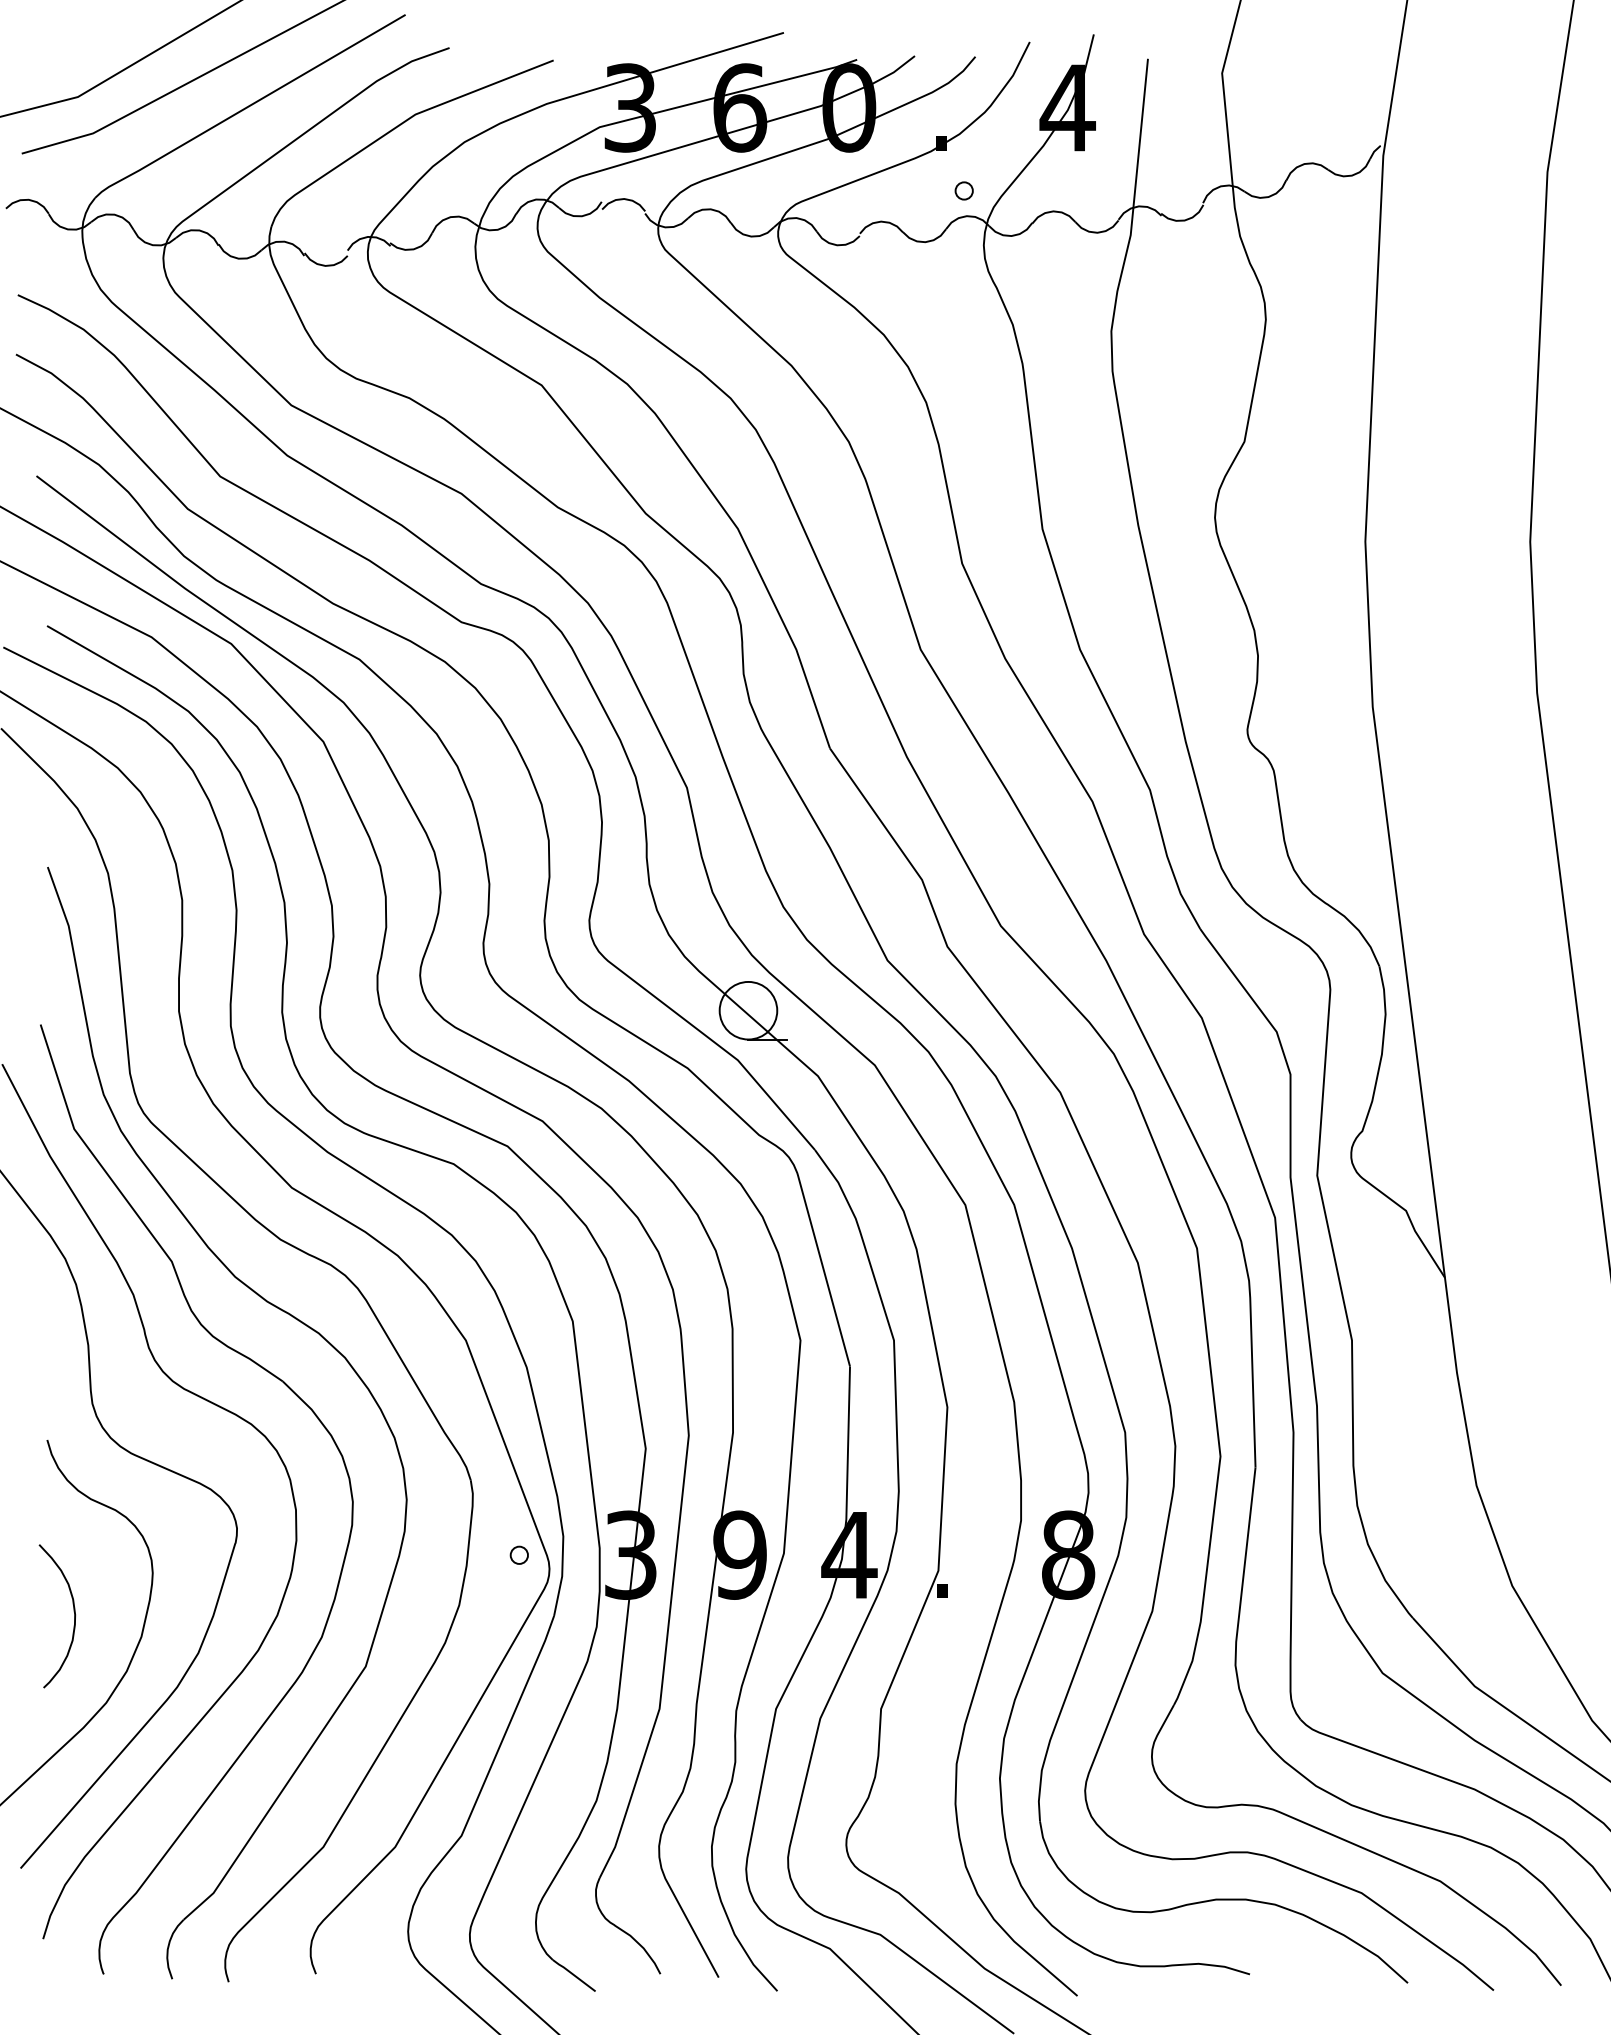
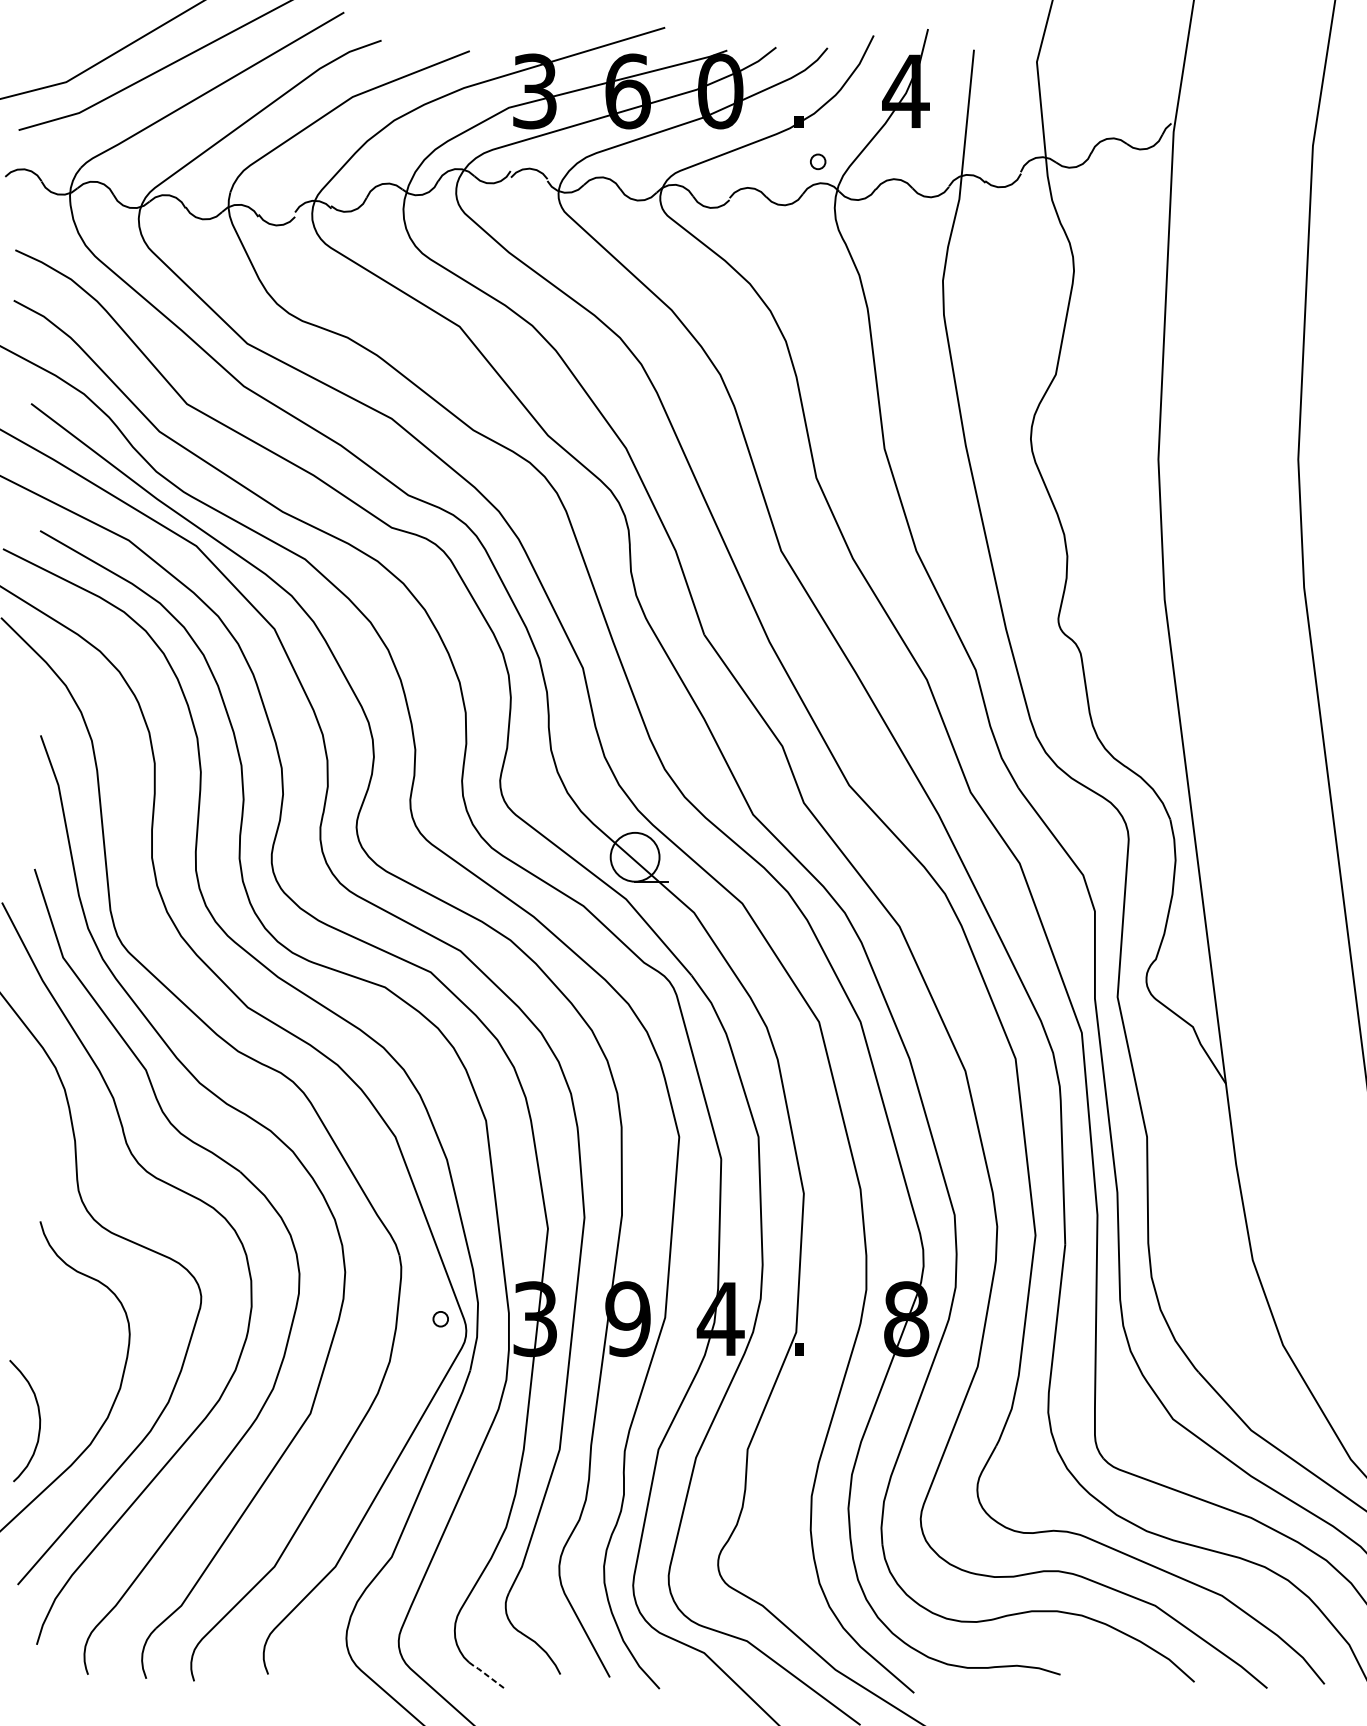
curve: (73, 1611) -> (38, 1416), moved
line: (573, 1974) -> (486, 1674), solid -> dashed

